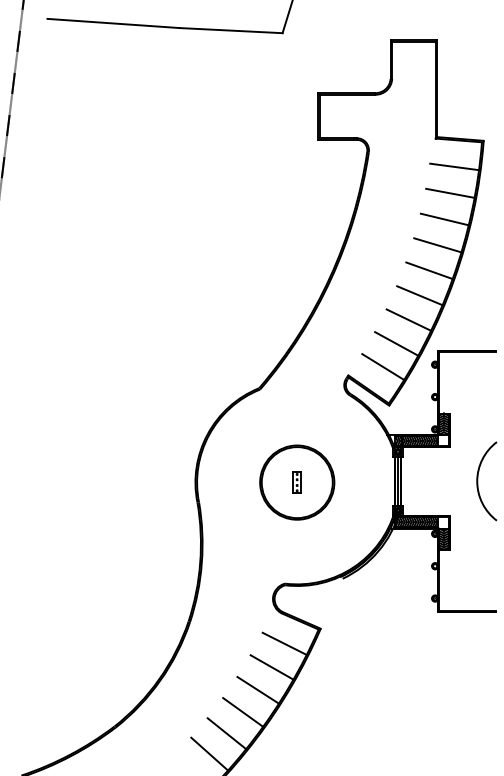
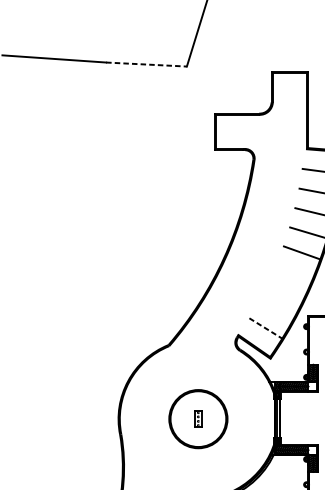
line: (231, 30) -> (146, 64), solid -> dashed
line: (419, 295) -> (294, 272), removed
line: (408, 319) -> (285, 291), removed
line: (396, 343) -> (276, 310), removed
line: (383, 367) -> (266, 328), solid -> dashed

